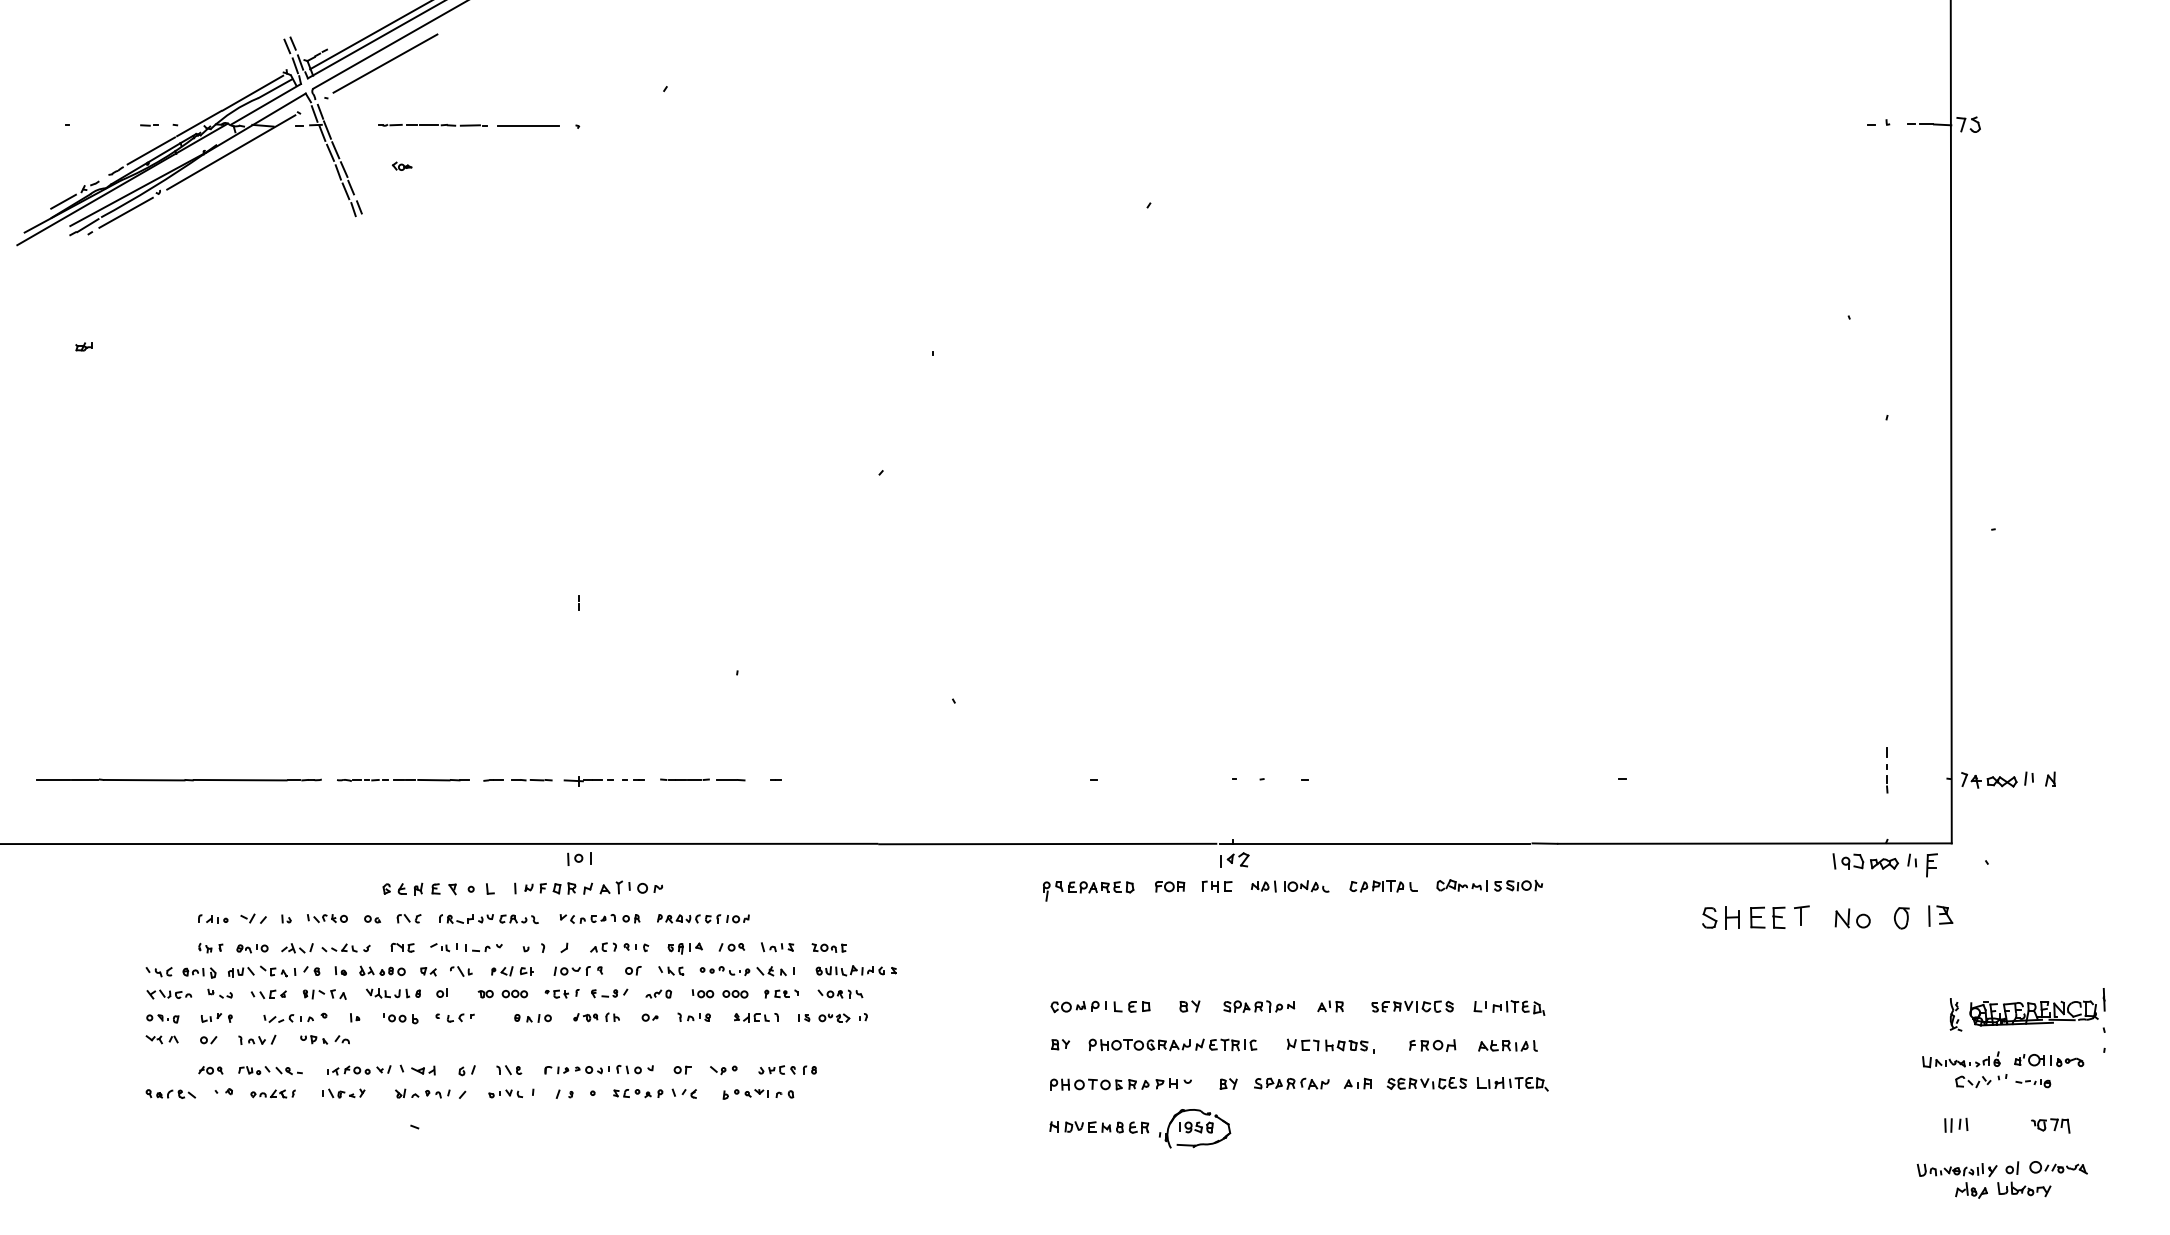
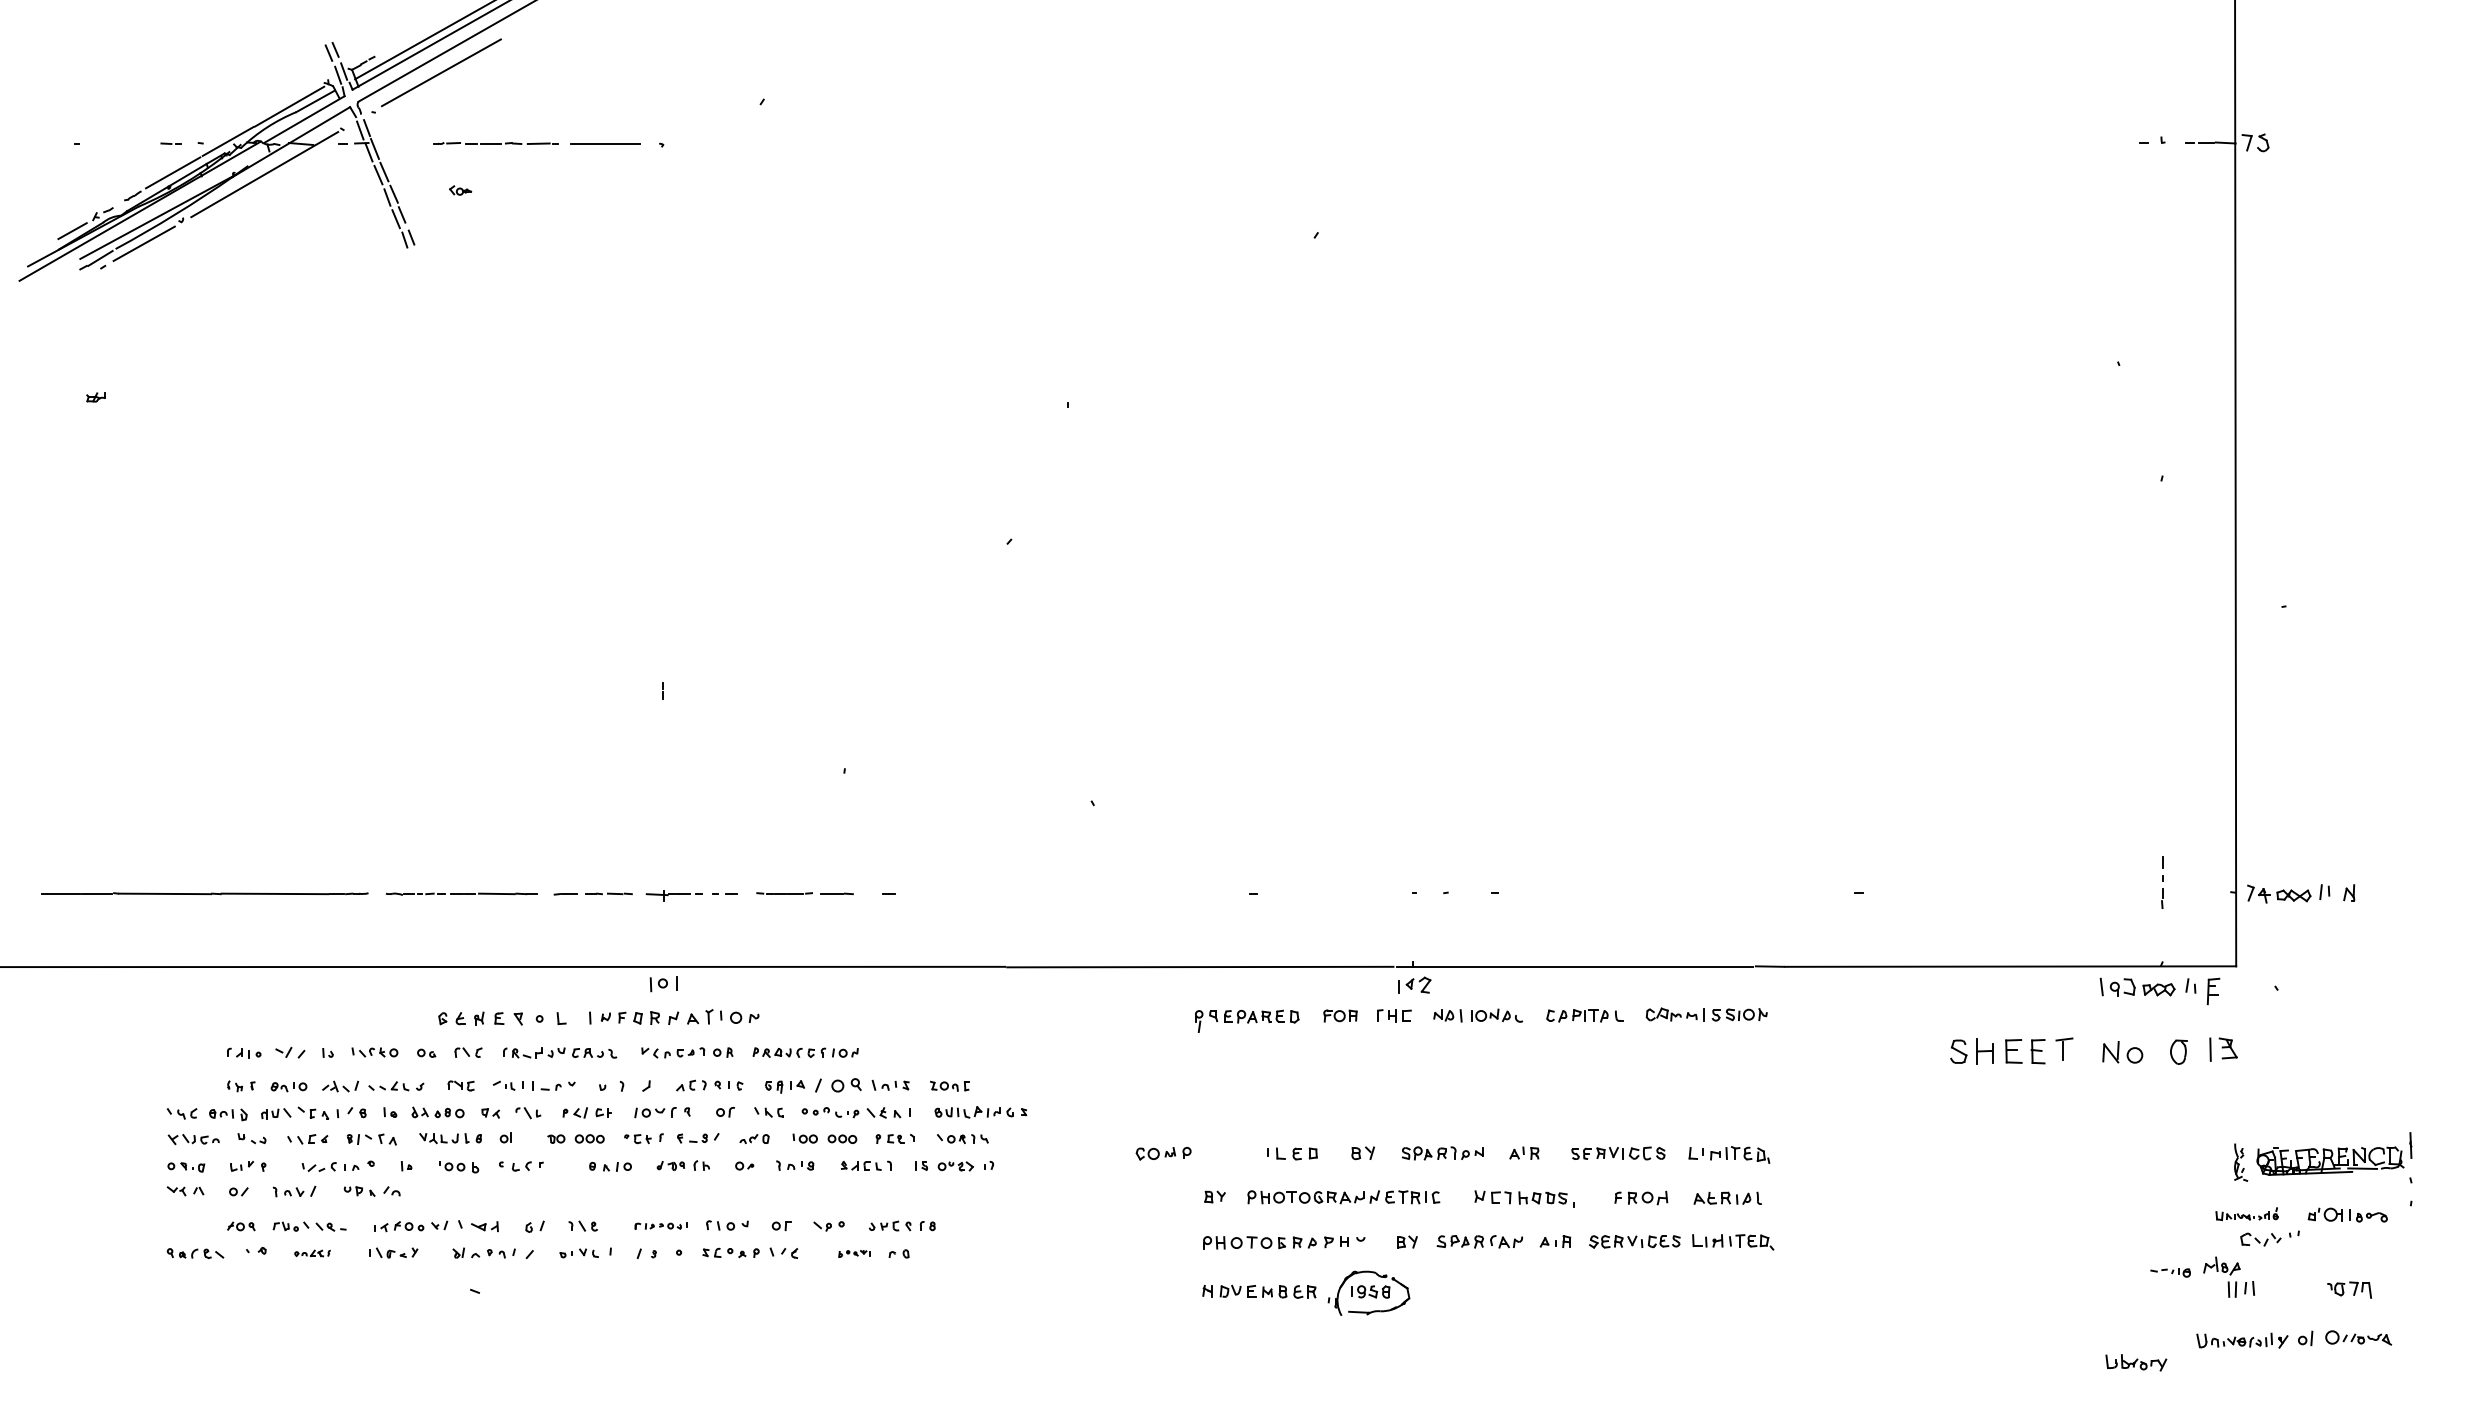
part: (731, 947) -> (838, 1085), size x1.6
part: (1074, 1006) -> (1163, 1153), moved
part: (1960, 1059) -> (2246, 1213), size x0.7
part: (576, 1070) -> (660, 1226), size x0.7
part: (2033, 1083) -> (2170, 1272), moved
part: (272, 1093) -> (312, 1253), size x0.7
part: (745, 1093) -> (854, 1253), size x0.6
part: (1971, 1189) -> (2221, 1265), moved
part: (2024, 1189) -> (2136, 1362), moved

